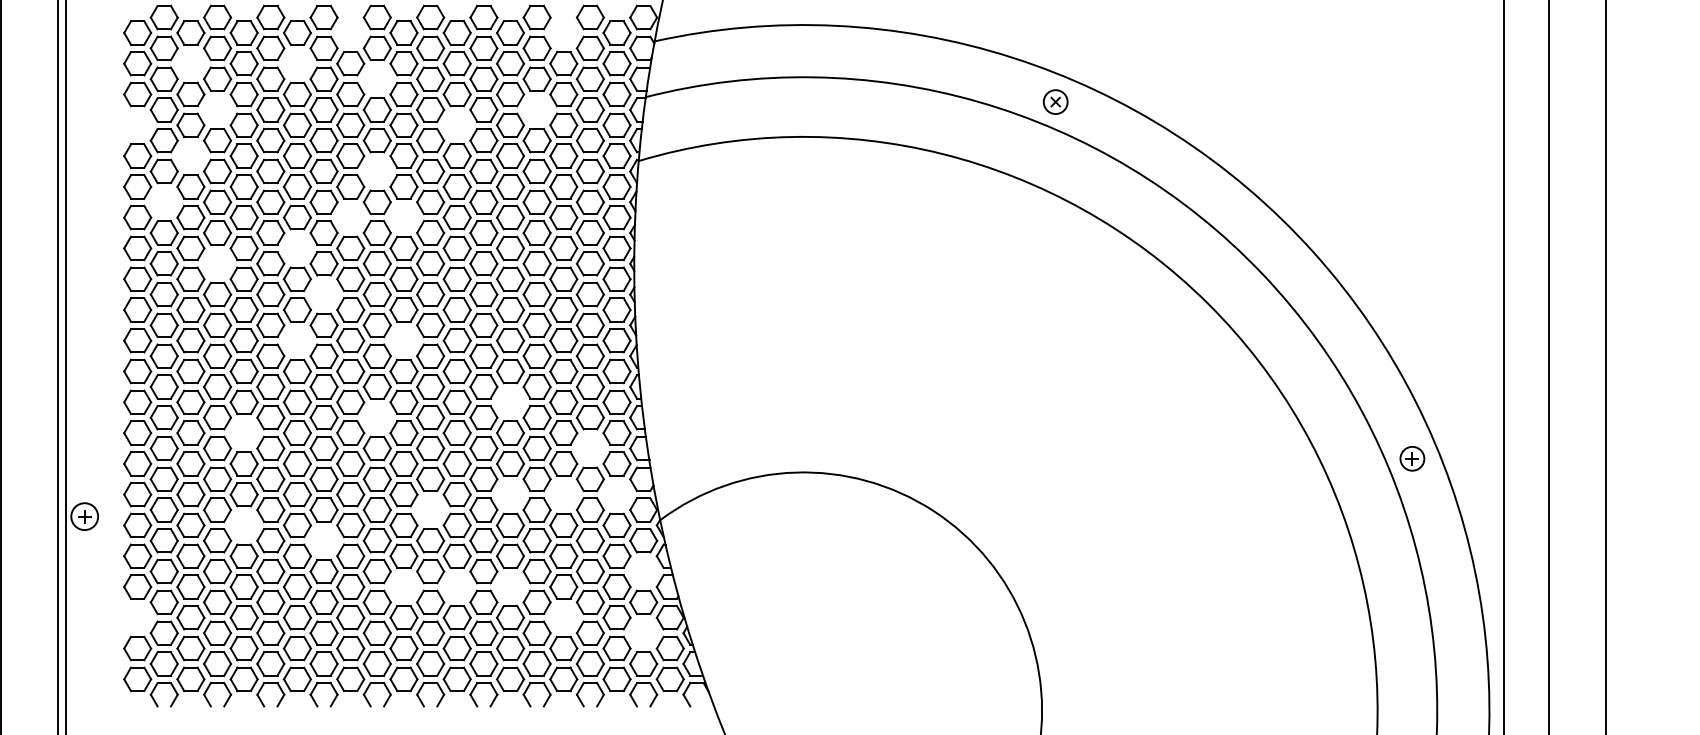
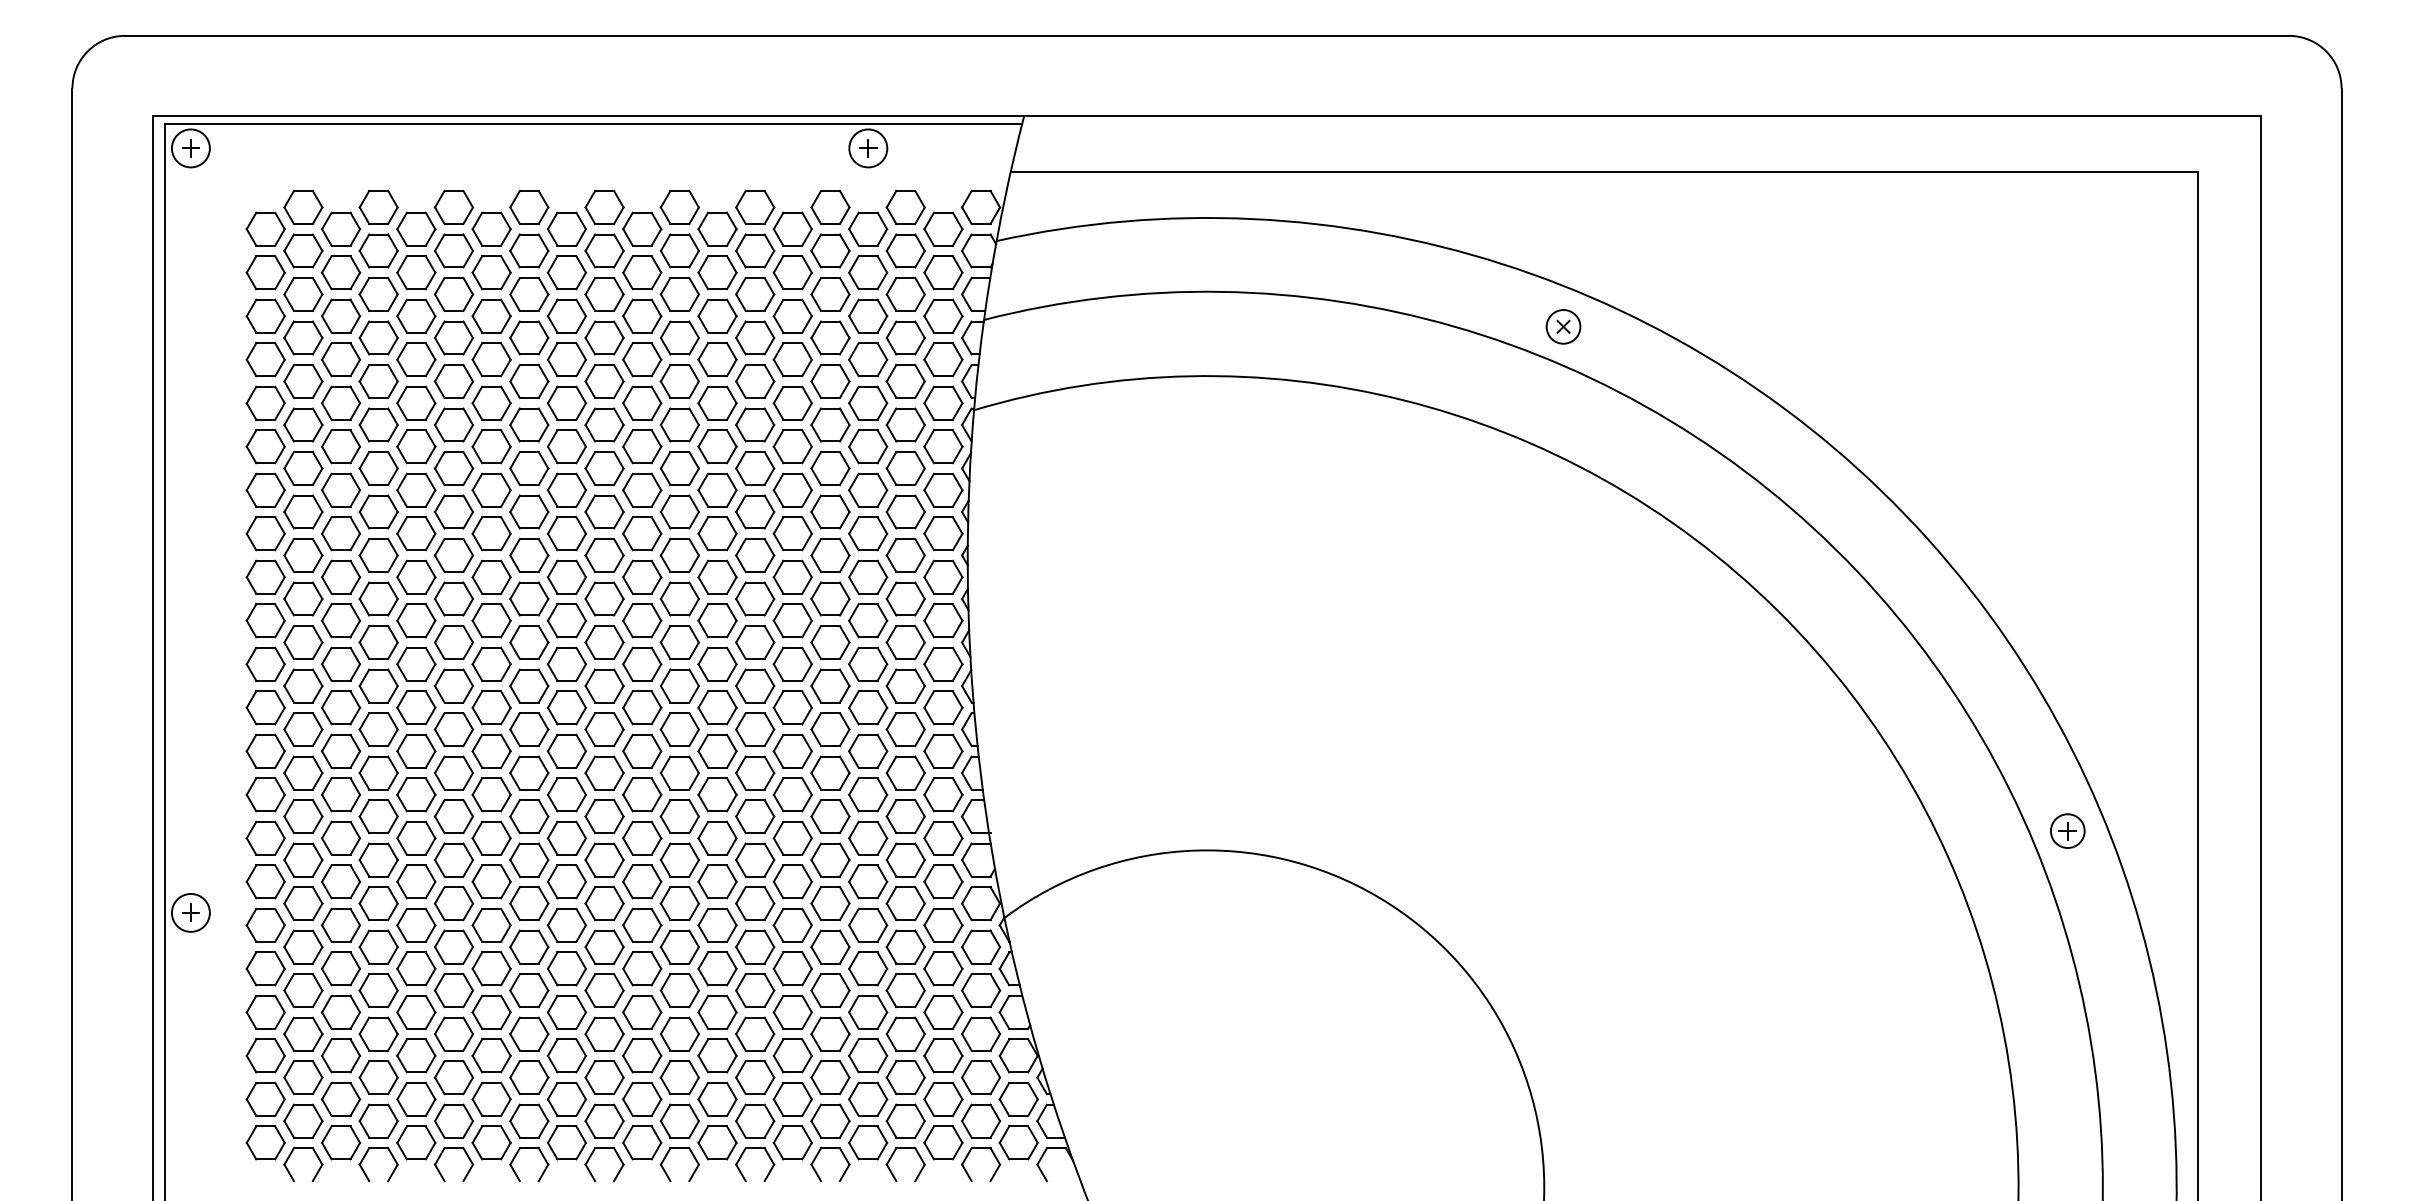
part: (350, 32) -> (566, 228), added
part: (564, 32) -> (868, 228), added
part: (191, 63) -> (341, 272), added
part: (297, 63) -> (491, 272), added
part: (377, 79) -> (604, 294), added
part: (217, 109) -> (378, 337), added
part: (537, 109) -> (830, 337), added
part: (137, 125) -> (265, 359), added
part: (457, 125) -> (717, 359), added
part: (191, 155) -> (341, 402), added
part: (377, 171) -> (604, 424), added
part: (164, 202) -> (303, 468), added
part: (350, 217) -> (566, 489), added
part: (404, 217) -> (642, 489), added
part: (297, 248) -> (491, 533), added
part: (217, 263) -> (378, 555), added
part: (324, 294) -> (529, 598), added
part: (297, 340) -> (491, 663), added
part: (404, 340) -> (642, 663), added
part: (510, 401) -> (792, 750), added
part: (377, 417) -> (604, 772), added
part: (244, 432) -> (416, 794), added
part: (590, 448) -> (905, 816), added
part: (510, 494) -> (792, 881), added
part: (564, 494) -> (868, 881), added
part: (617, 494) -> (943, 881), added
part: (430, 509) -> (679, 903), added
part: (244, 524) -> (416, 924), added
part: (324, 540) -> (529, 946), added
part: (643, 571) -> (981, 990), added
part: (404, 586) -> (642, 1011), added
part: (457, 586) -> (717, 1011), added
part: (510, 586) -> (792, 1011), added
part: (137, 617) -> (265, 1055), added
part: (564, 617) -> (868, 1055), added
part: (643, 633) -> (981, 1077), added

